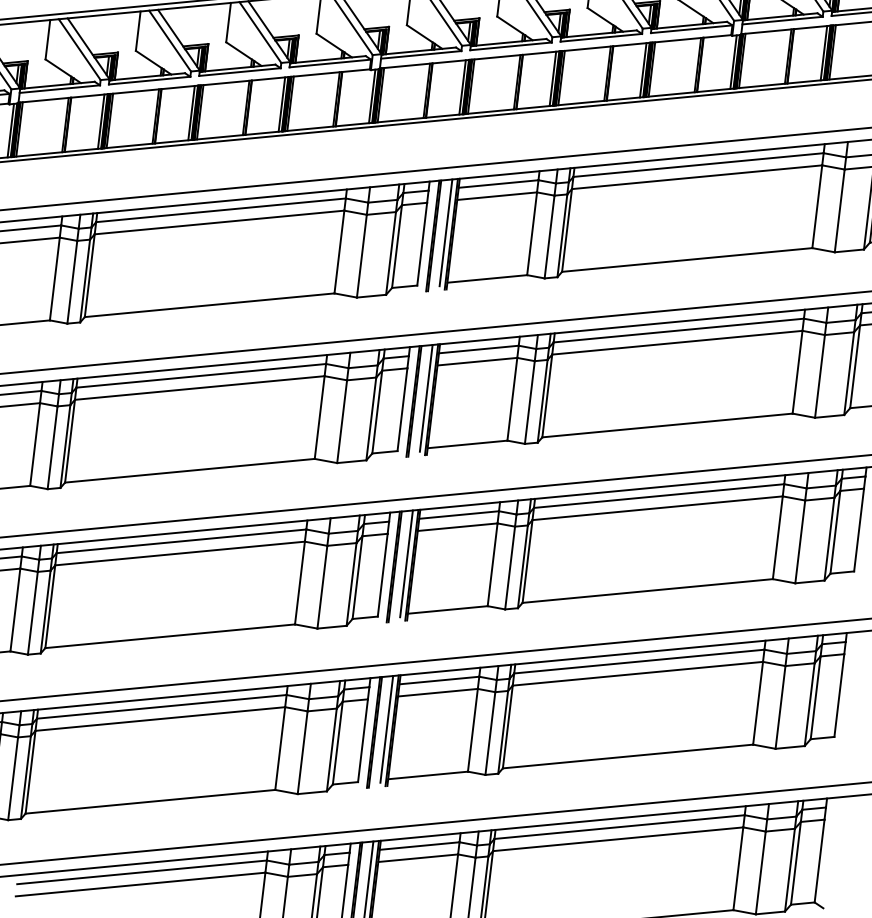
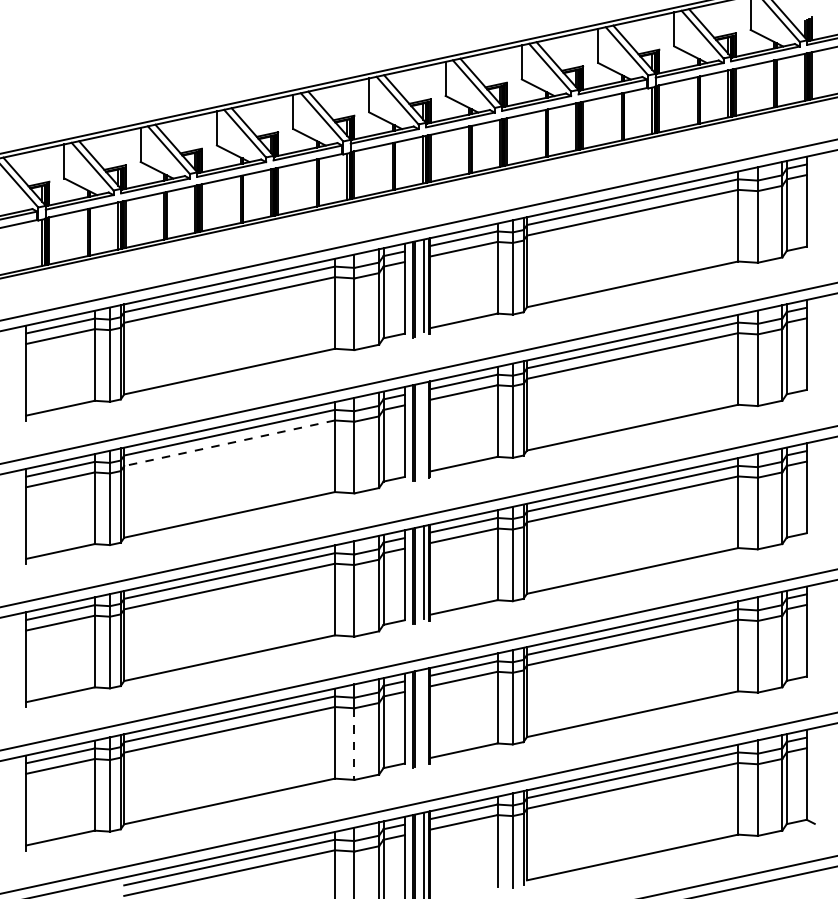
line: (199, 388) -> (229, 443), solid -> dashed
line: (425, 397) -> (423, 428), removed
line: (386, 729) -> (423, 715), removed
line: (302, 753) -> (354, 744), solid -> dashed

